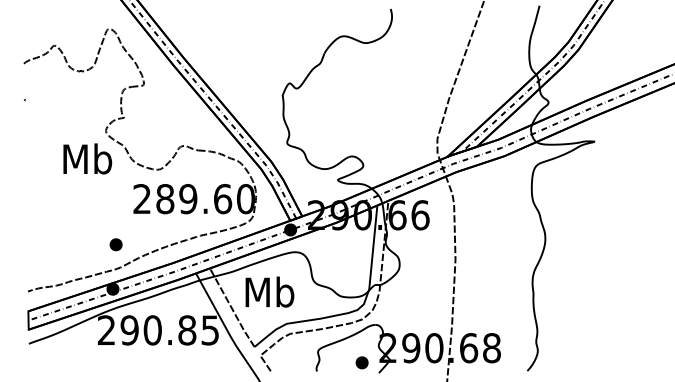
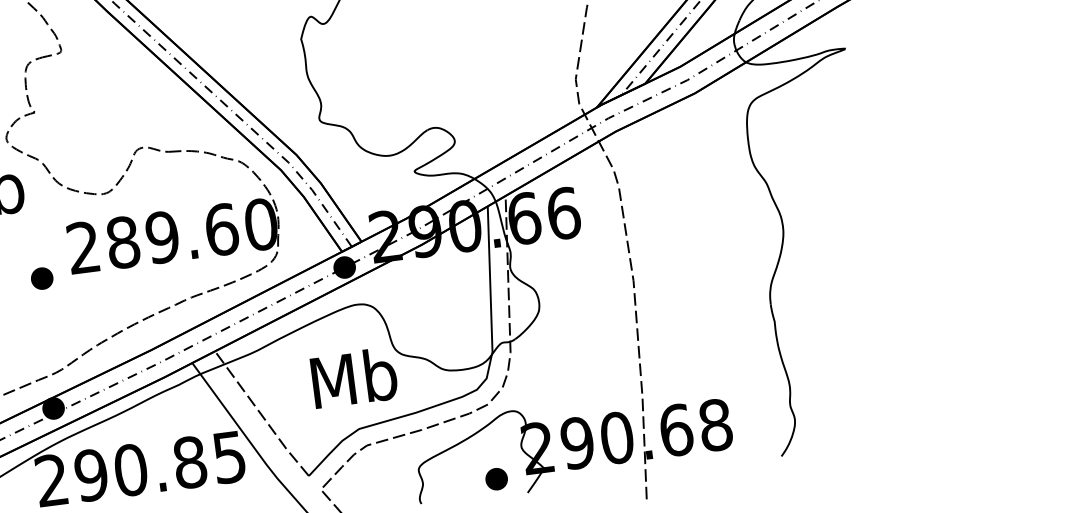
part: (115, 244) -> (41, 278), moved
text: (269, 291) -> (353, 377), moved

